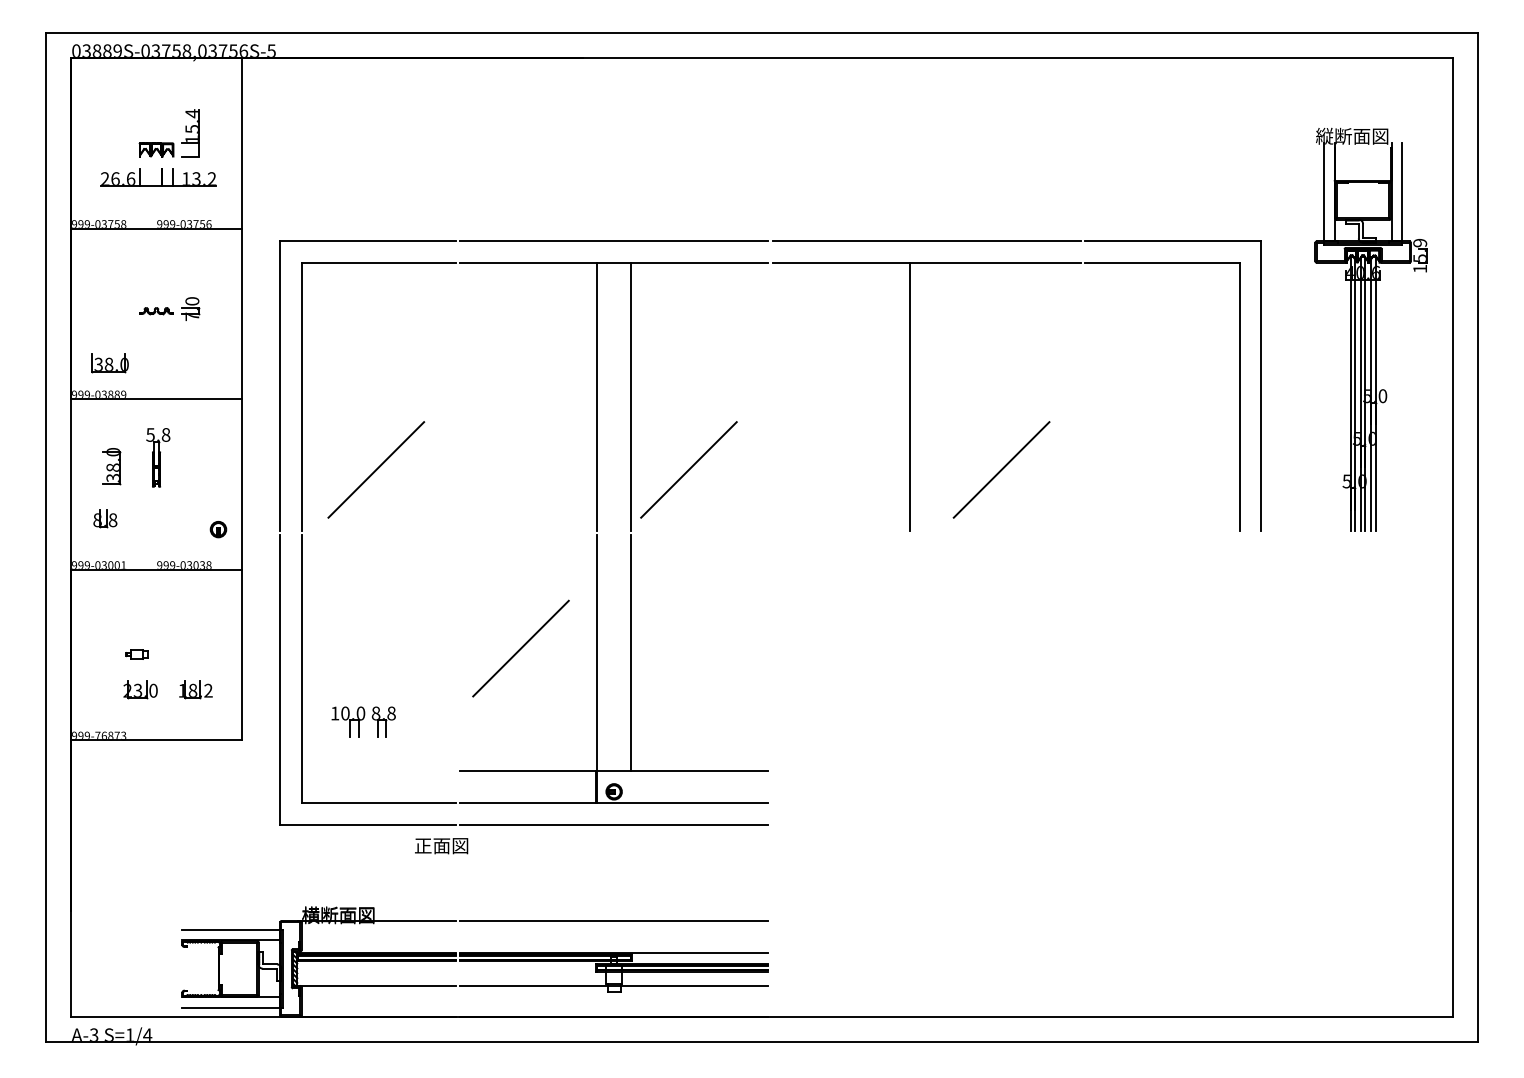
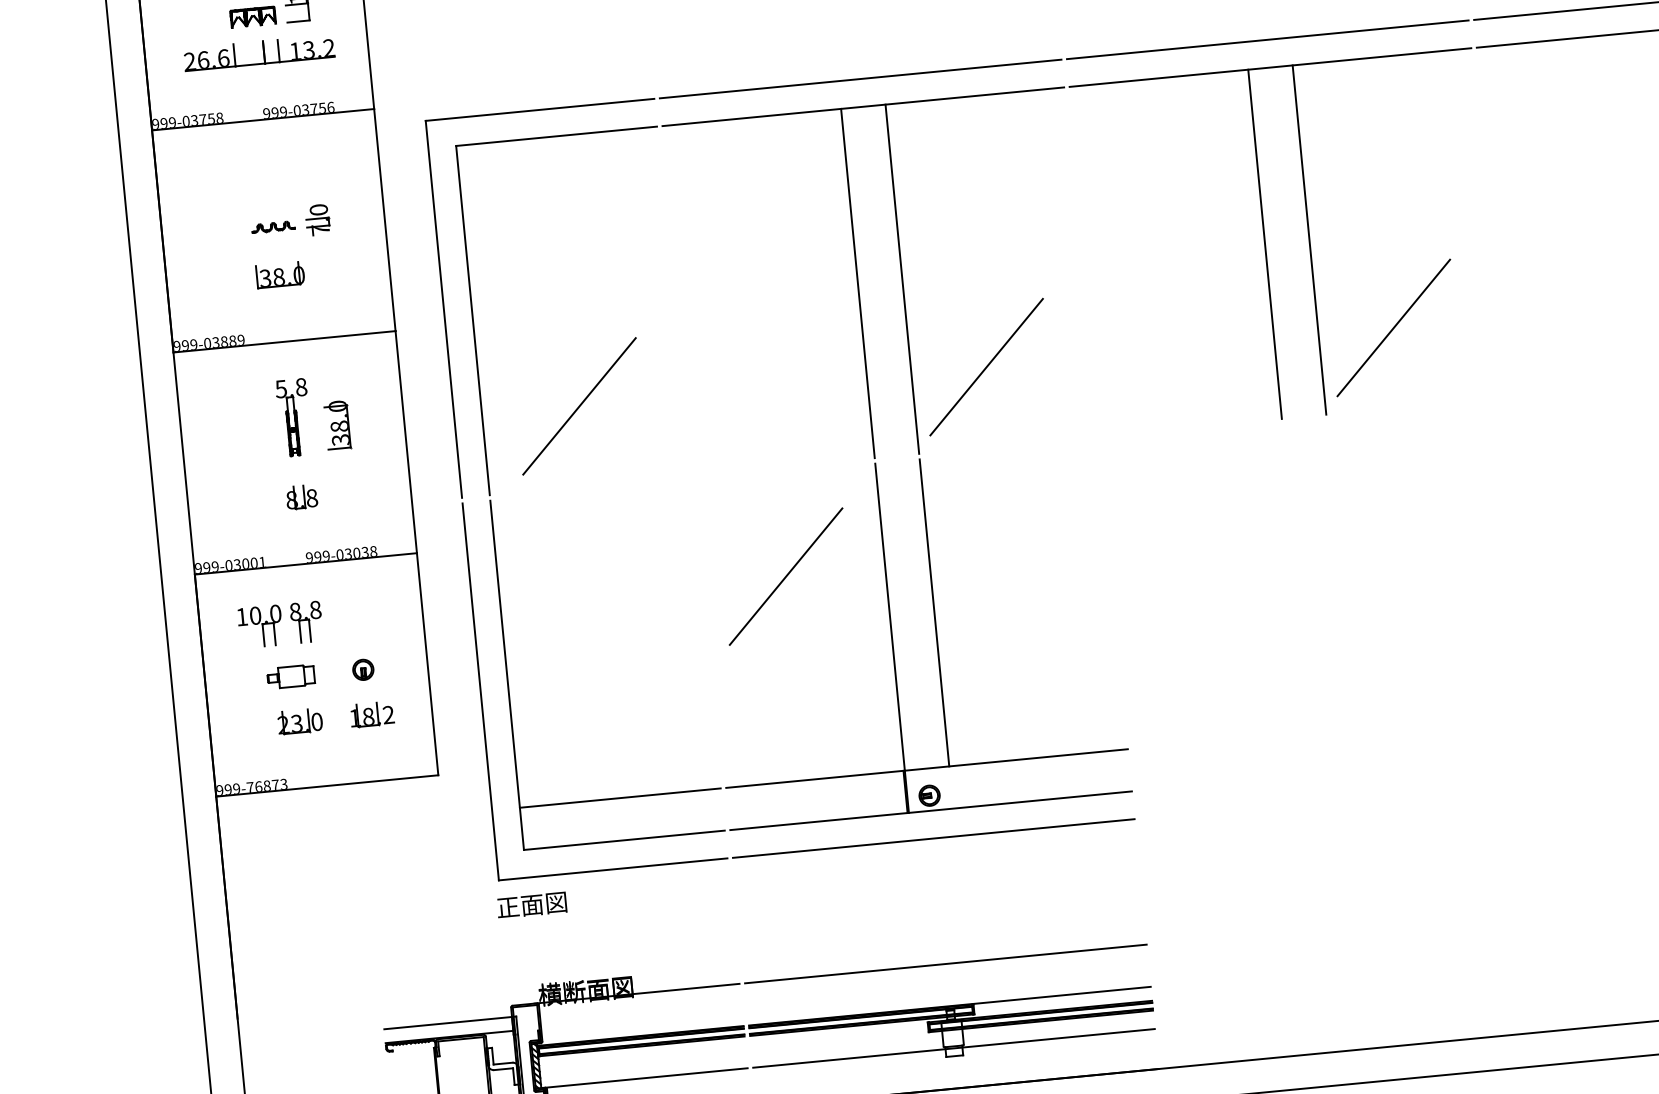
part: (109, 363) -> (279, 275), moved
line: (943, 396) -> (1308, 239), added
part: (111, 466) -> (337, 425), moved
part: (105, 518) -> (302, 496), moved
part: (218, 529) -> (363, 669), moved
line: (520, 648) -> (785, 576), moved
part: (136, 654) -> (290, 676), size x1.67
part: (363, 721) -> (280, 623), moved
line: (378, 770) -> (620, 797), added
text: (441, 846) -> (531, 905), moved

